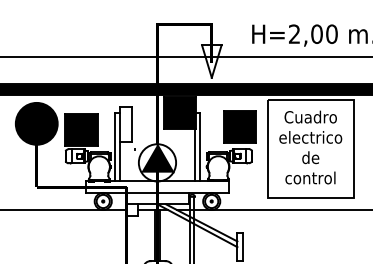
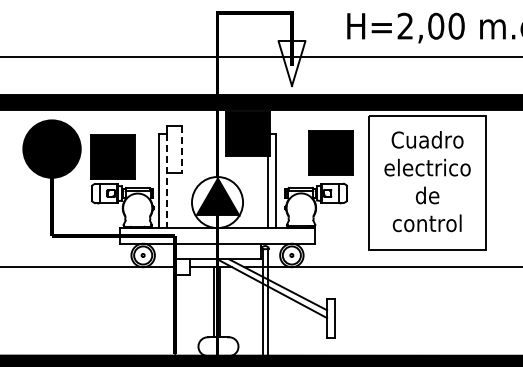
line: (131, 124) -> (182, 150), solid -> dashed
line: (120, 147) -> (166, 181), solid -> dashed

